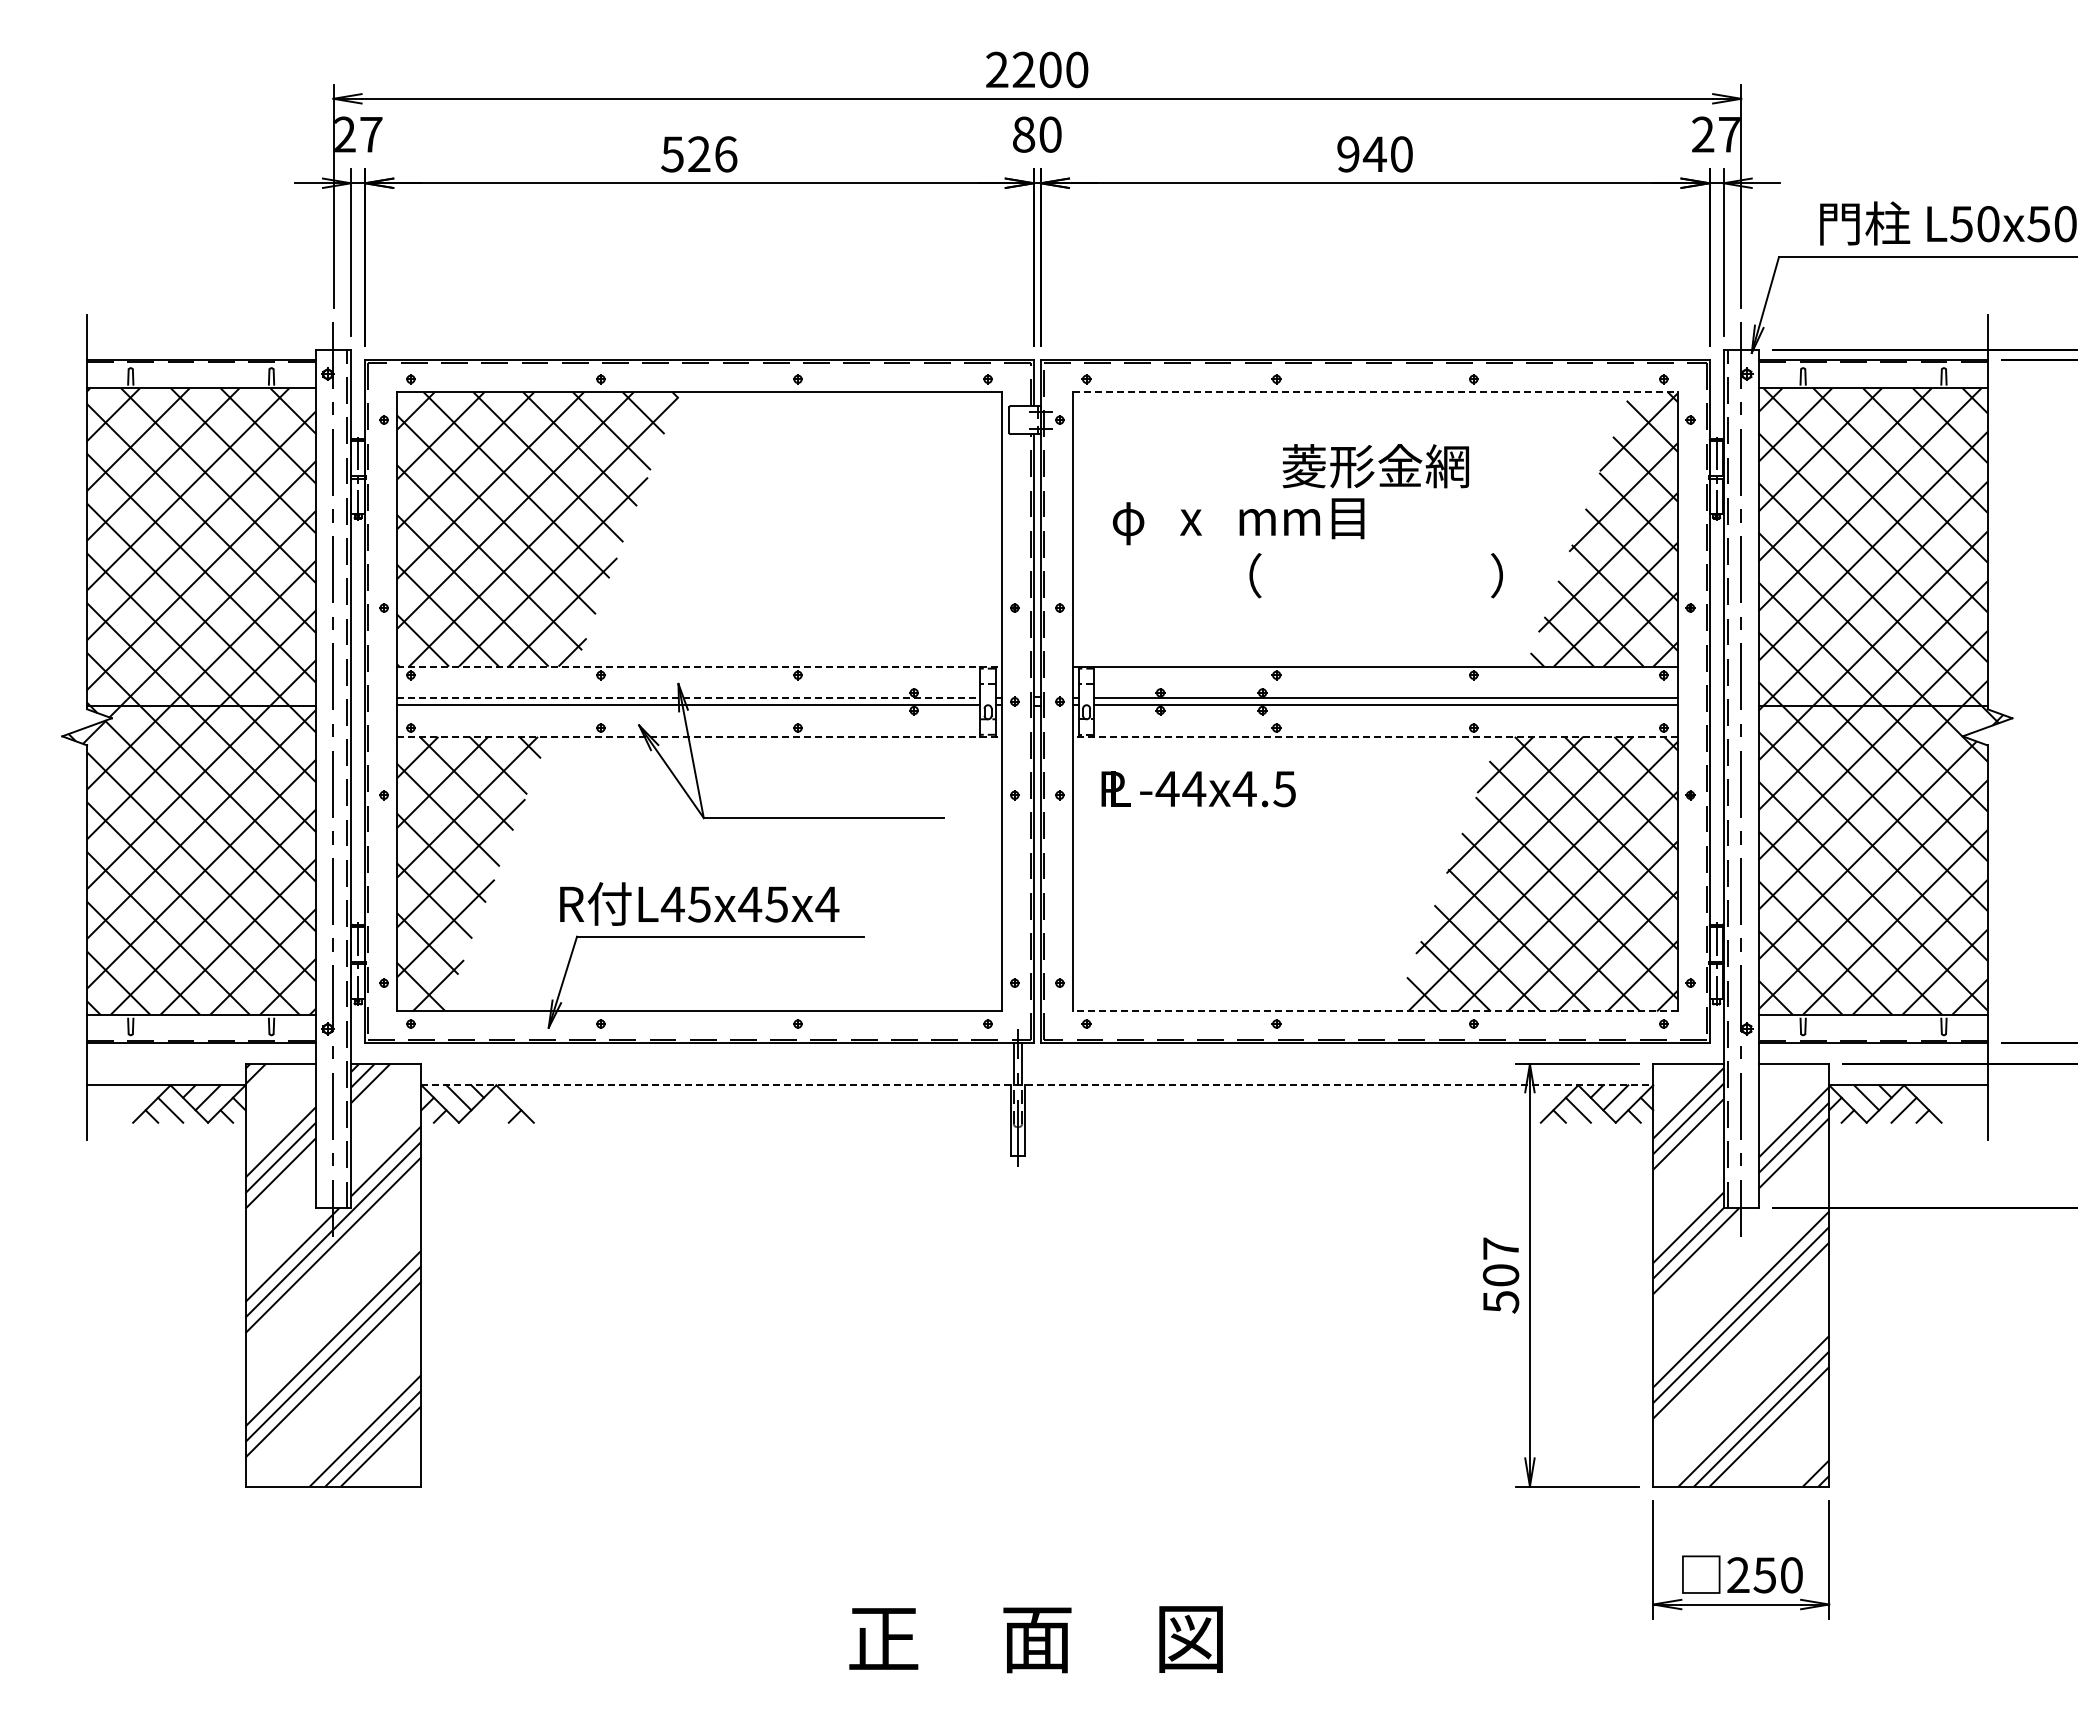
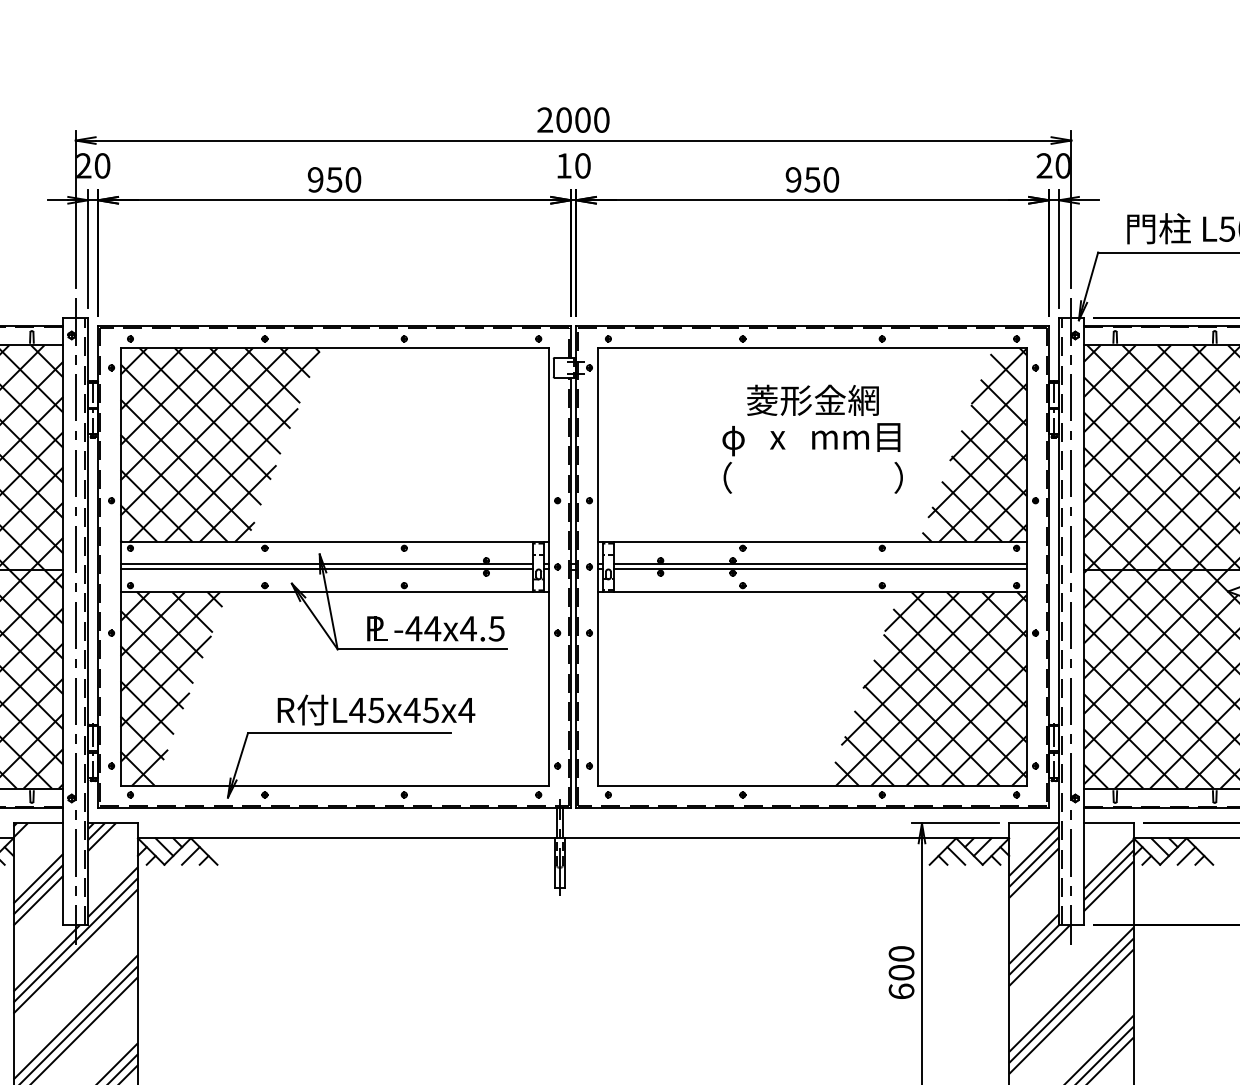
text: (1023, 69) -> (563, 119), 2200 -> 2000
text: (371, 134) -> (102, 165), 27 -> 20
text: (1024, 134) -> (564, 165), 80 -> 10
text: (1729, 134) -> (1063, 165), 27 -> 20
text: (699, 154) -> (334, 179), 526 -> 950
text: (1374, 154) -> (812, 179), 940 -> 950
line: (1375, 392) -> (812, 348), dashed -> solid
text: (1238, 521) -> (811, 439), moved
line: (699, 666) -> (334, 542), dashed -> solid
line: (688, 698) -> (326, 564), dashed -> solid
line: (699, 736) -> (334, 591), dashed -> solid
line: (1375, 736) -> (812, 591), dashed -> solid
text: (1198, 789) -> (435, 629), moved
text: (699, 903) -> (376, 709), moved
line: (1375, 1011) -> (812, 786), dashed -> solid
line: (1037, 1085) -> (573, 838), dashed -> solid
line: (495, 1109) -> (190, 855), added
text: (1500, 1275) -> (901, 972), 507 -> 600

